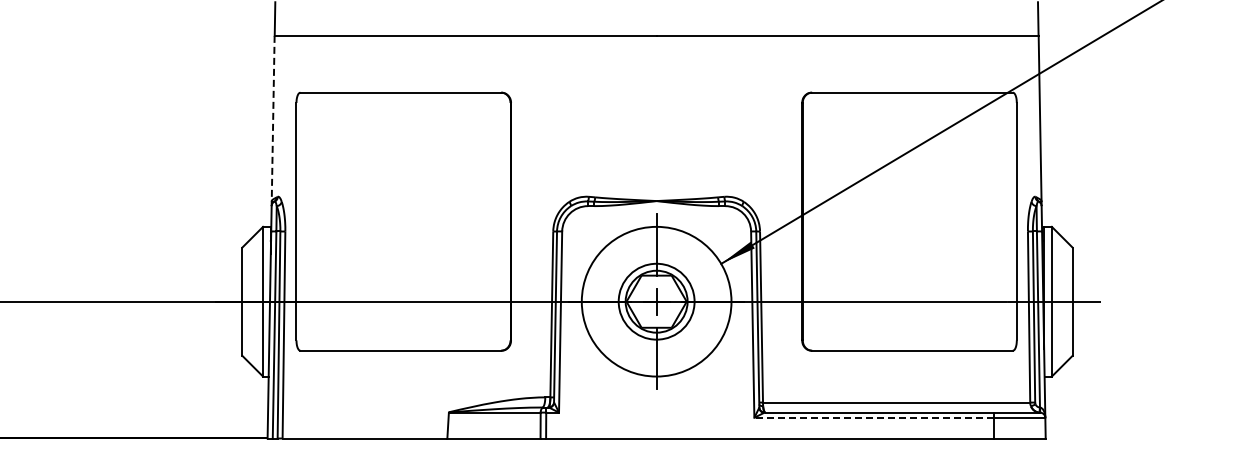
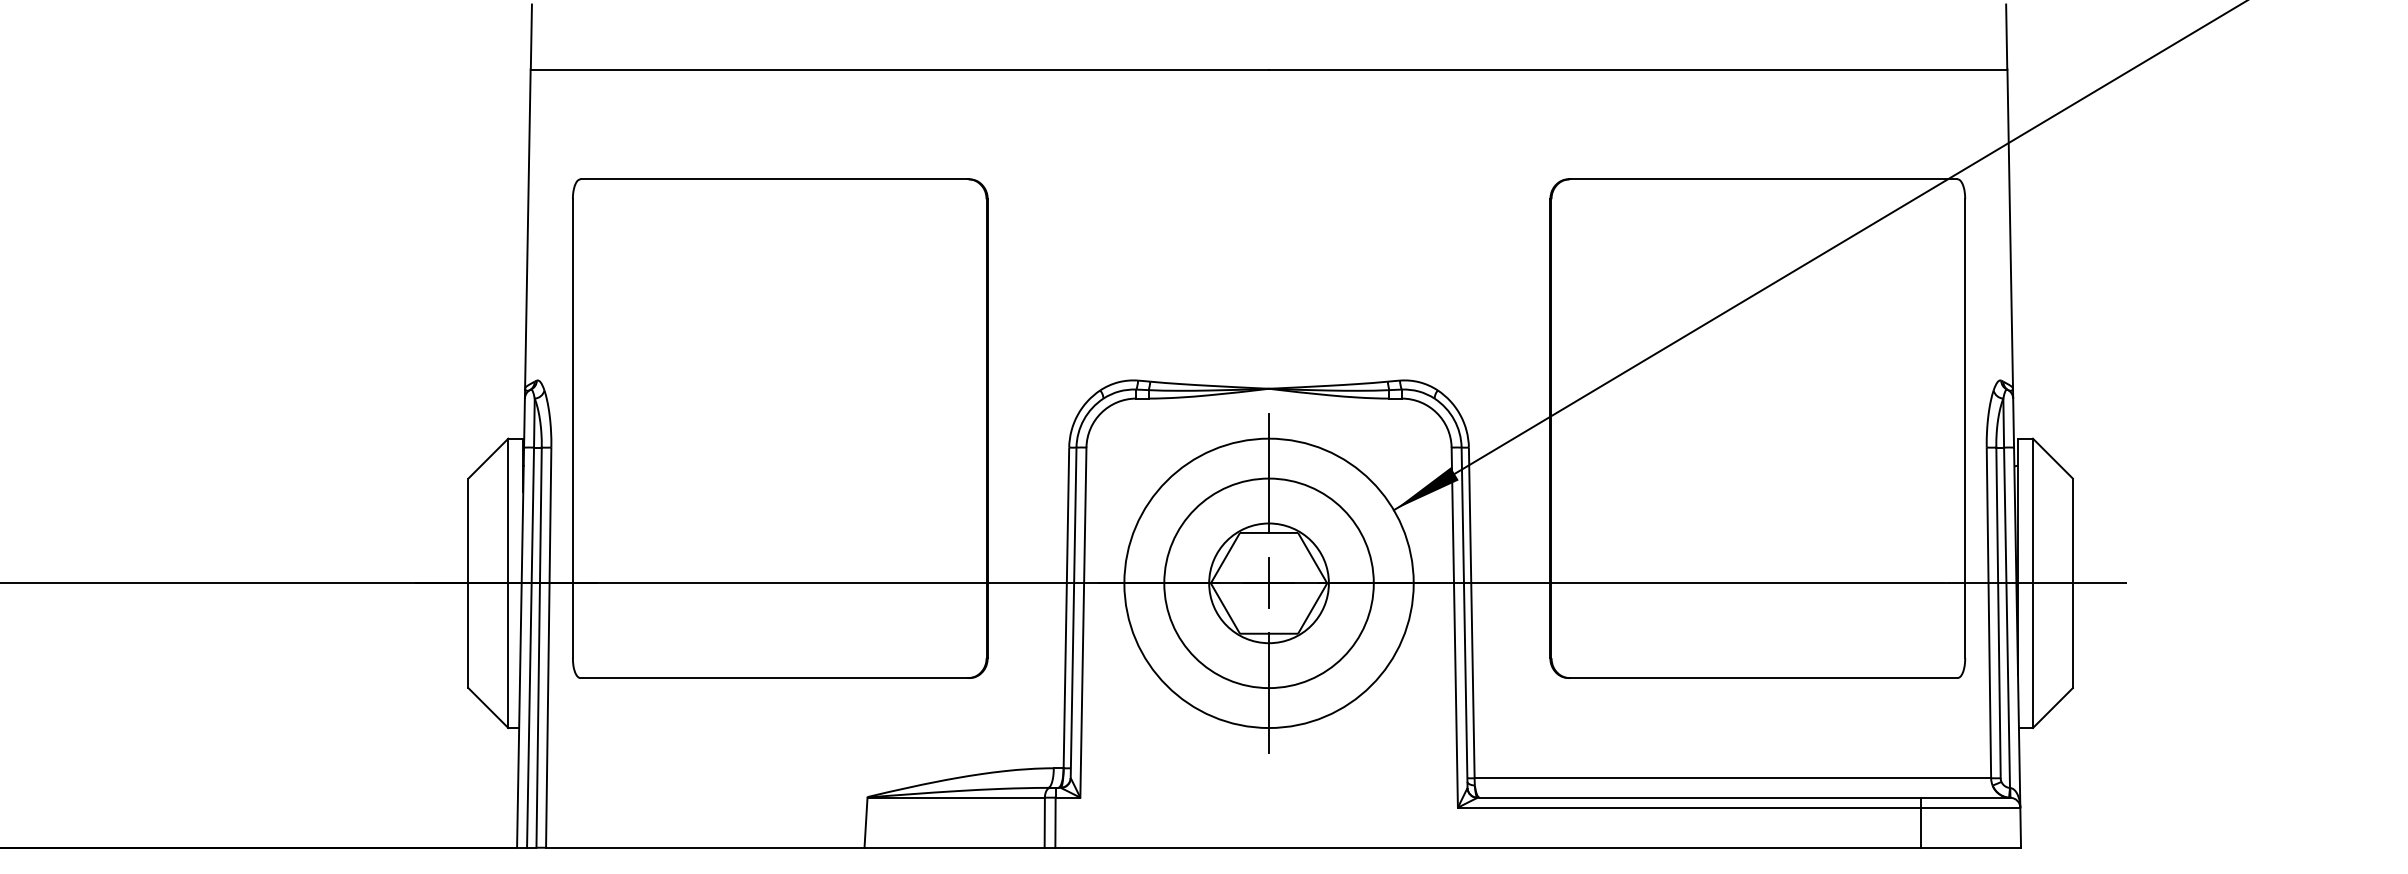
line: (273, 118) -> (528, 229), dashed -> solid
circle: (656, 301) -> (1268, 582), size x1.43
line: (874, 417) -> (1690, 807), dashed -> solid

